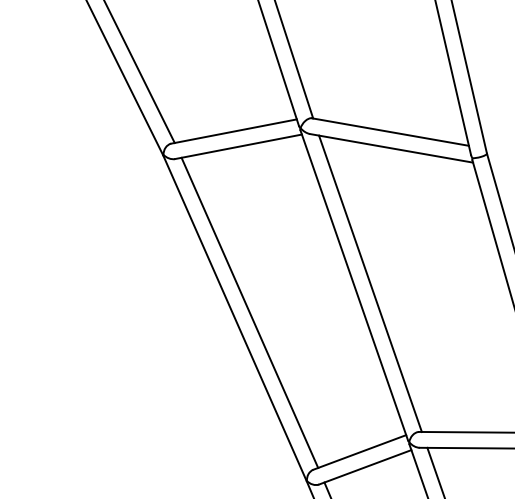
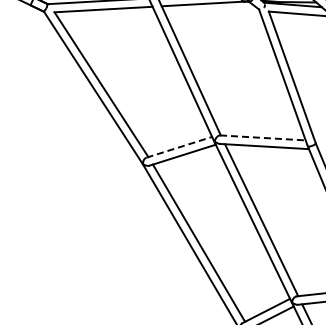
line: (234, 131) -> (179, 147), solid -> dashed
line: (389, 131) -> (262, 137), solid -> dashed

